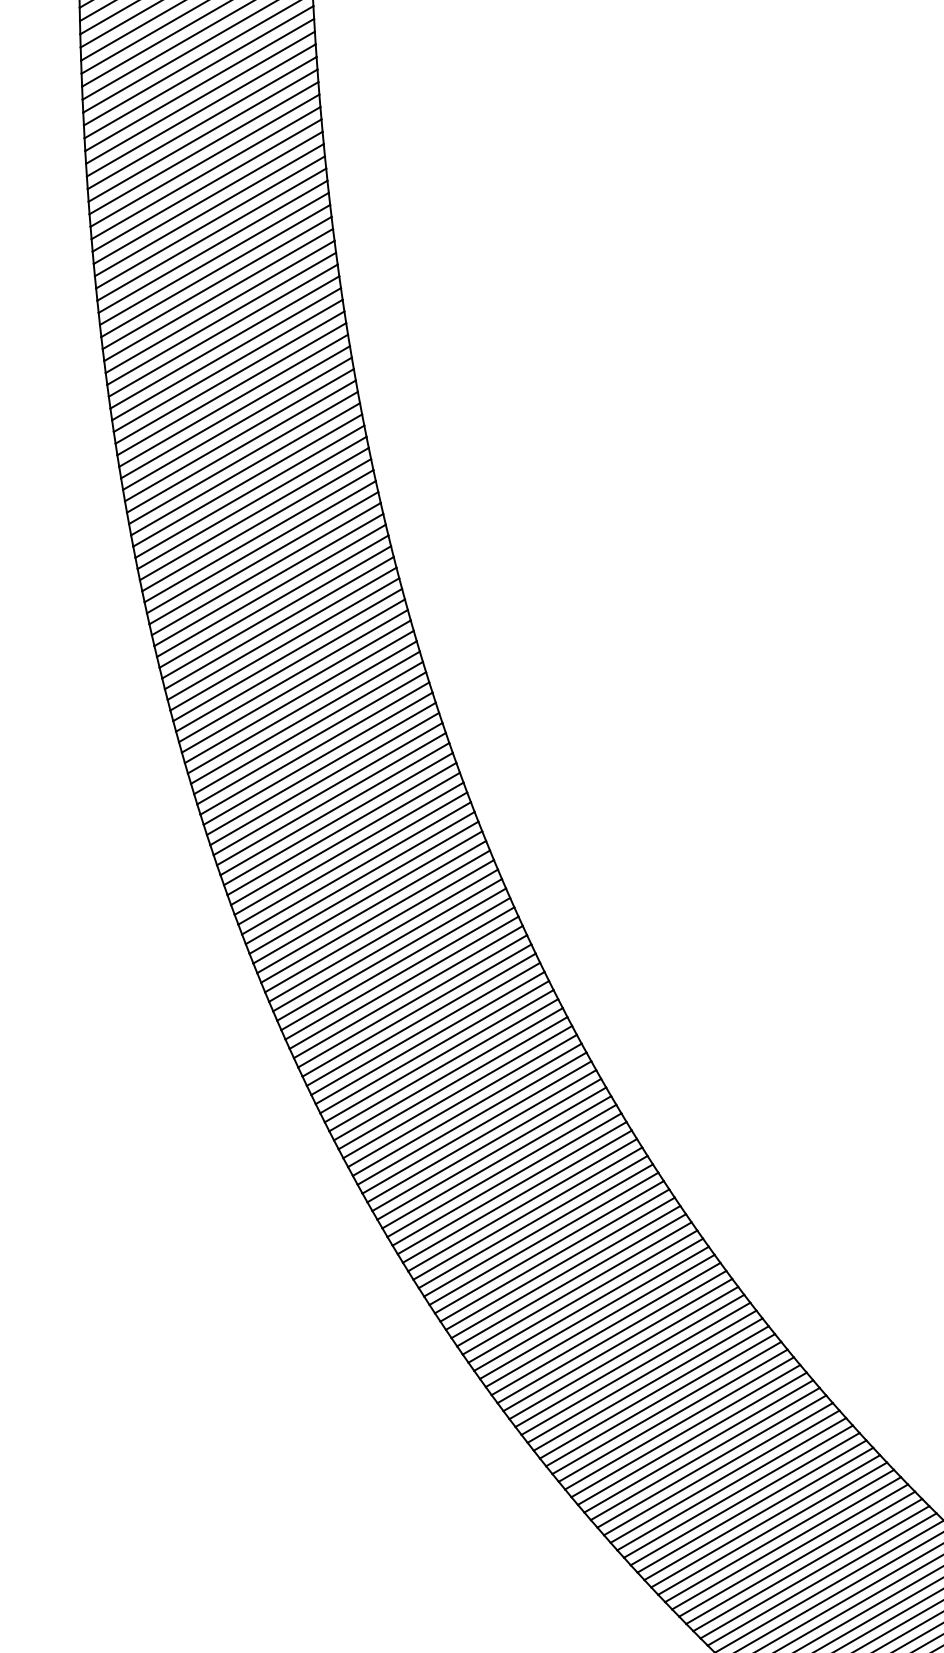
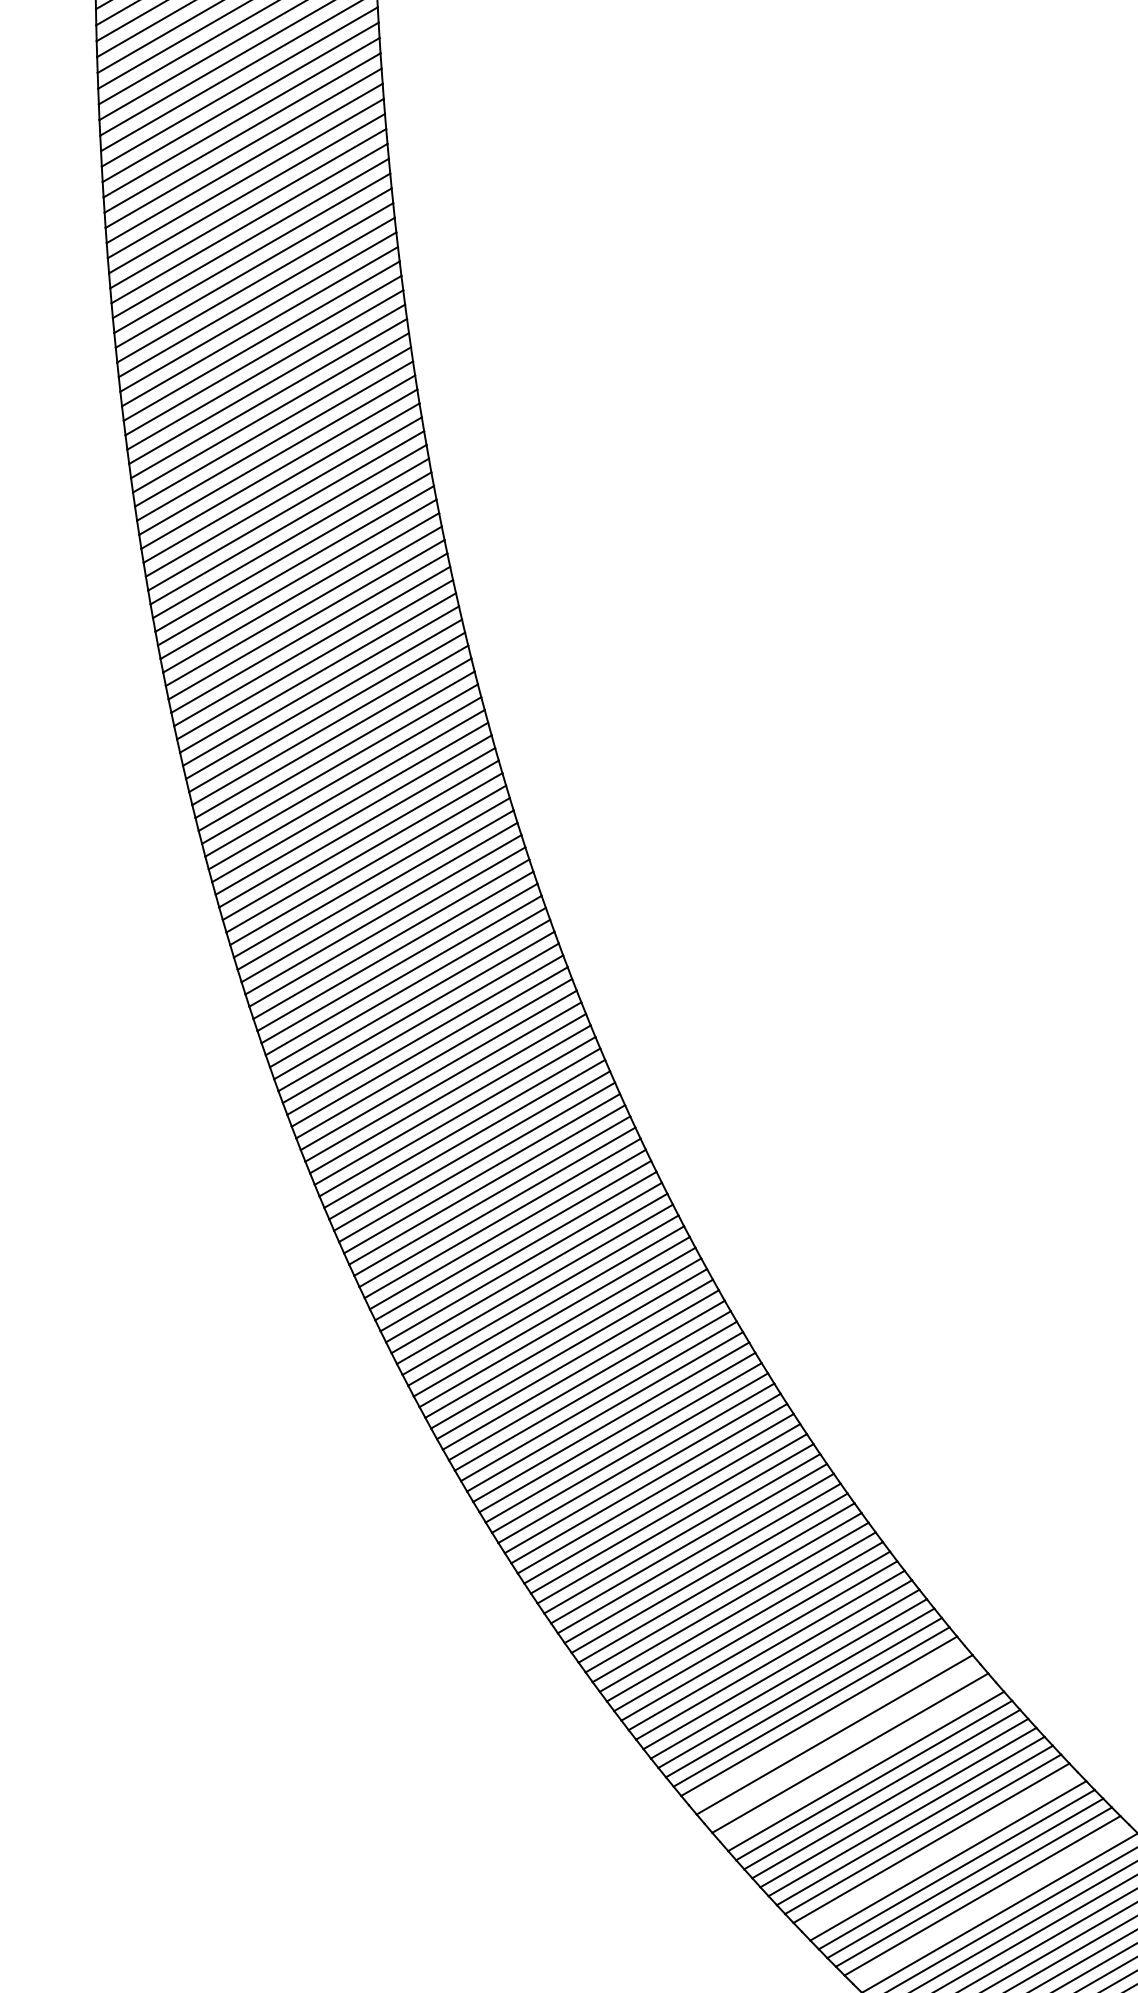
line: (685, 1431) -> (826, 1725), removed
line: (698, 1445) -> (842, 1743), removed
line: (712, 1460) -> (858, 1761), removed
line: (779, 1535) -> (939, 1851), removed
line: (822, 1579) -> (991, 1904), removed

